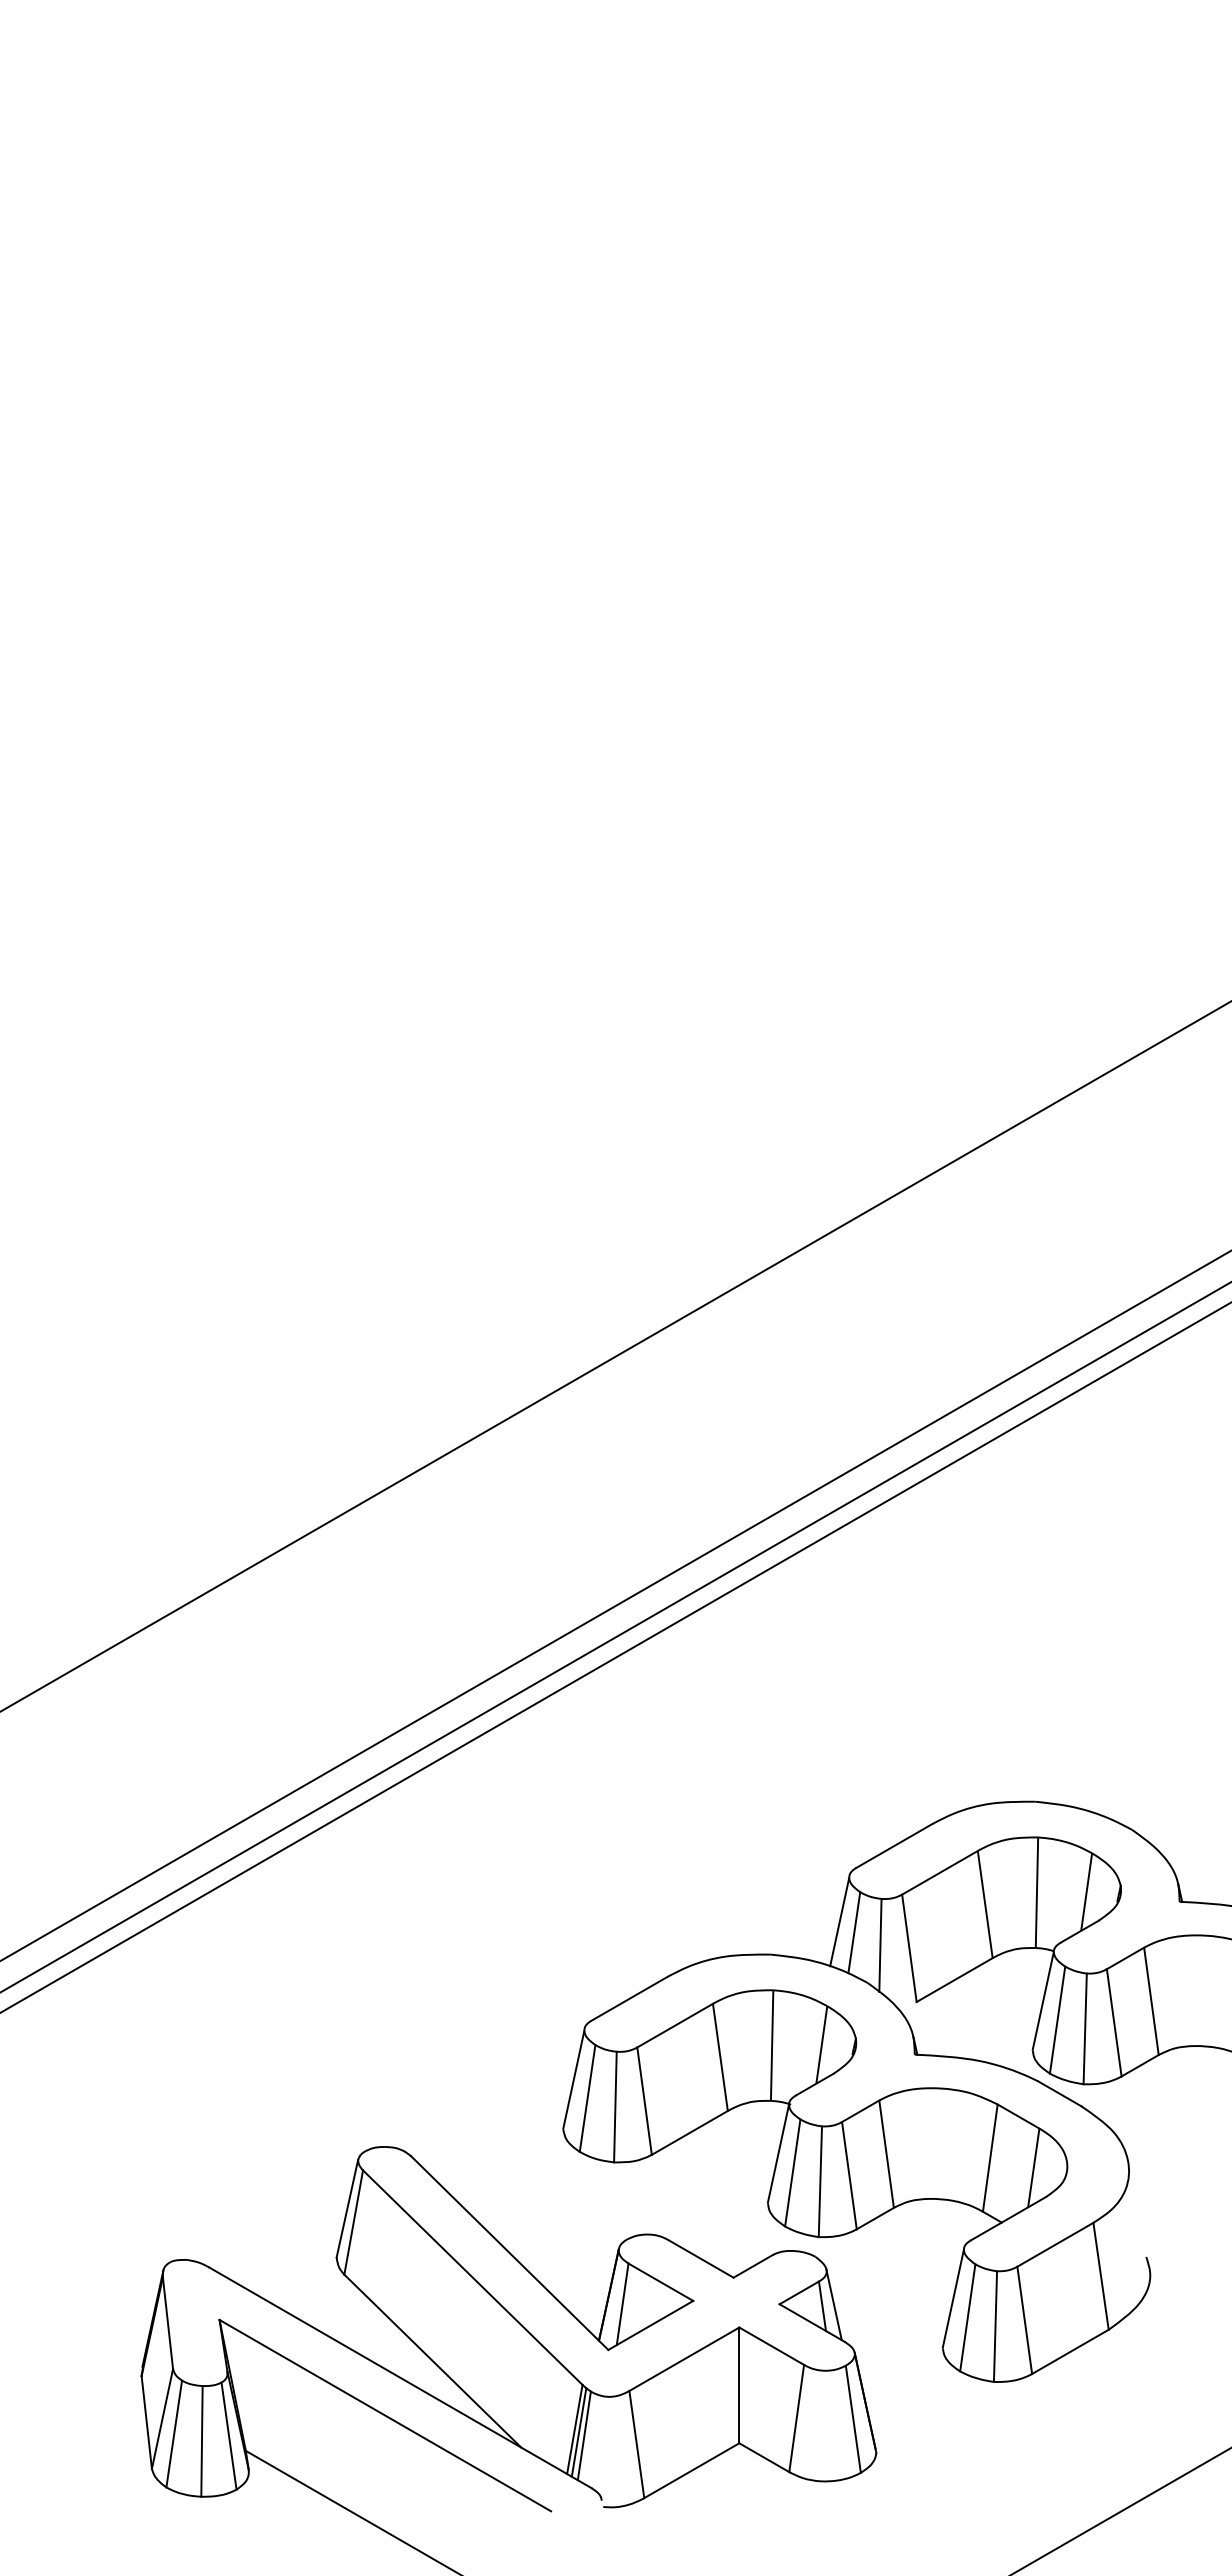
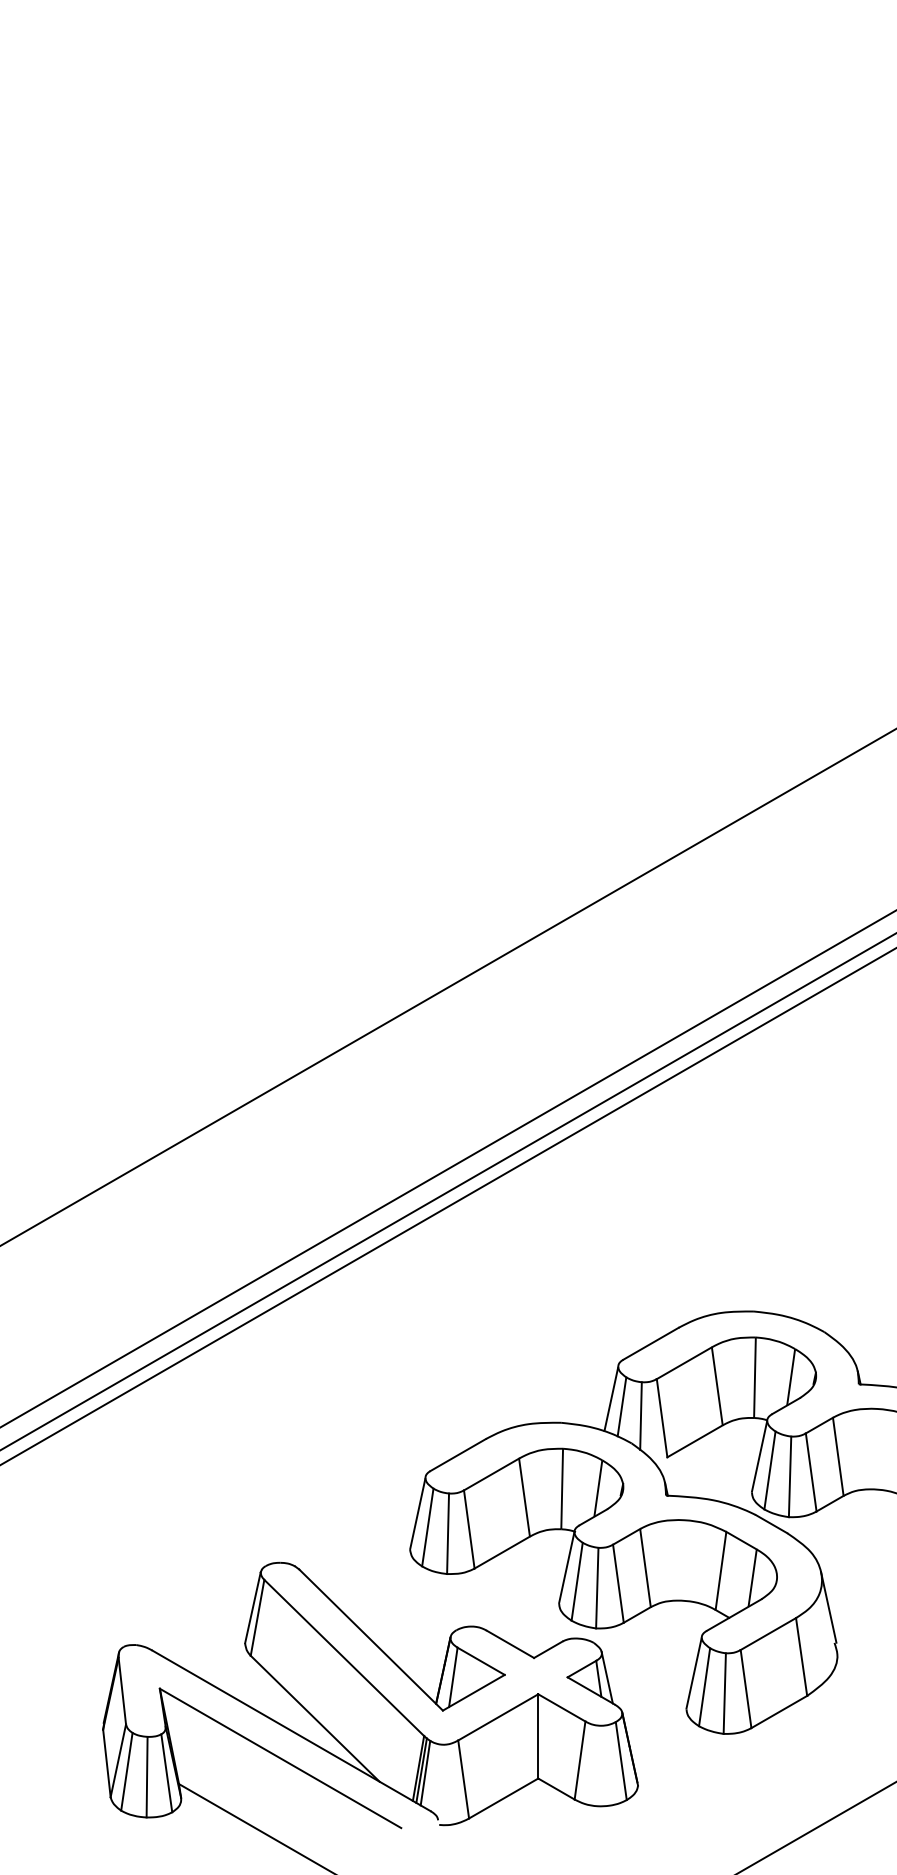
line: (1137, 2207) -> (828, 1606), added

